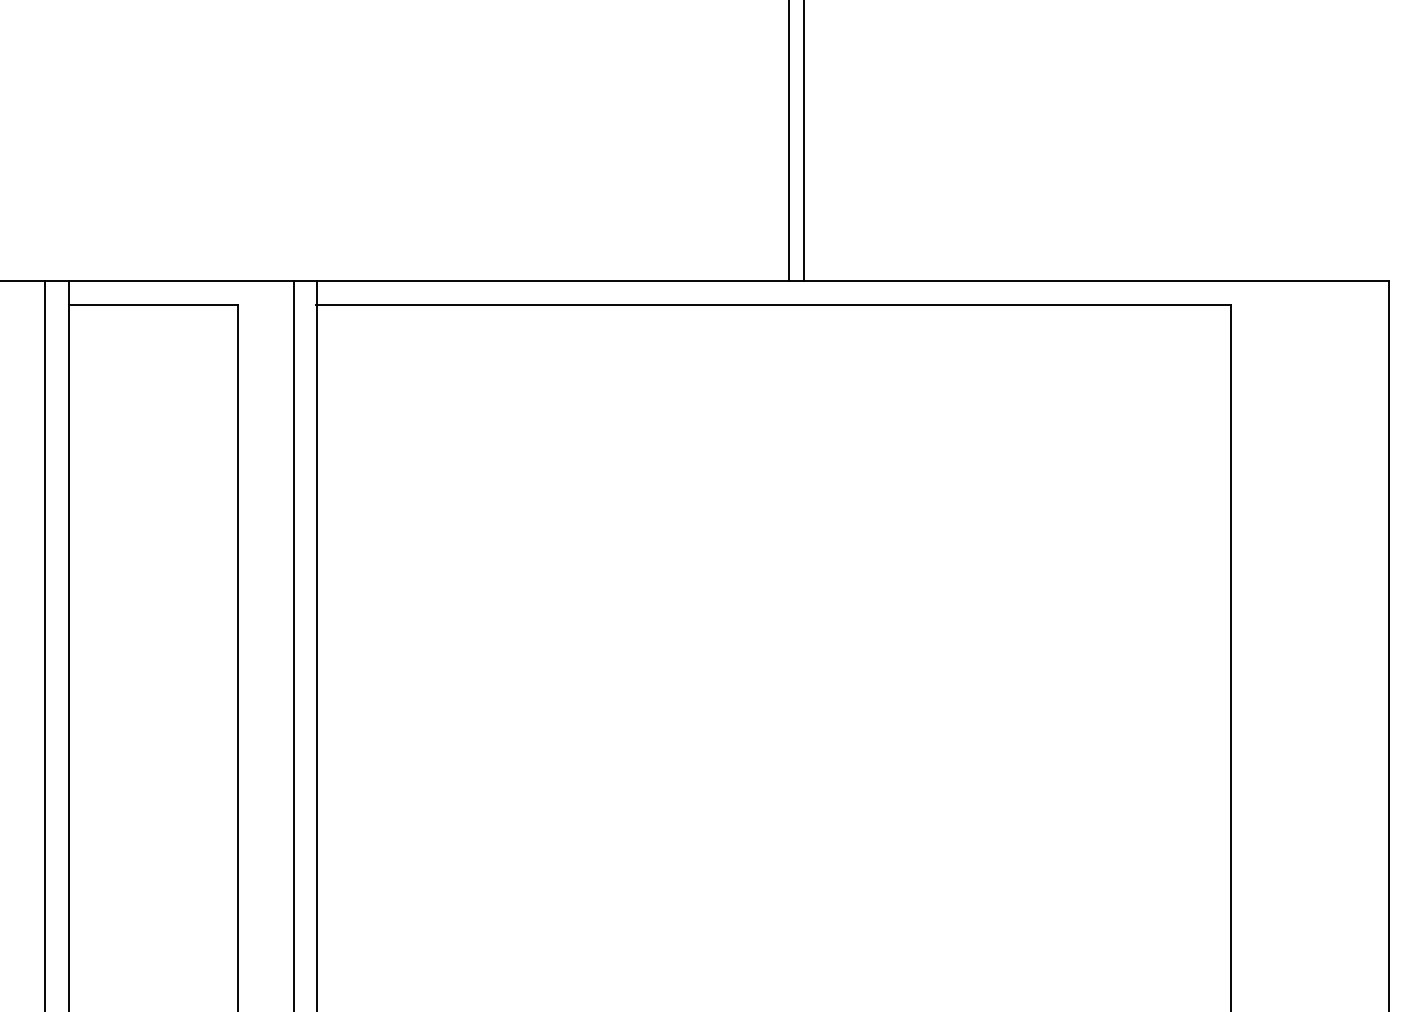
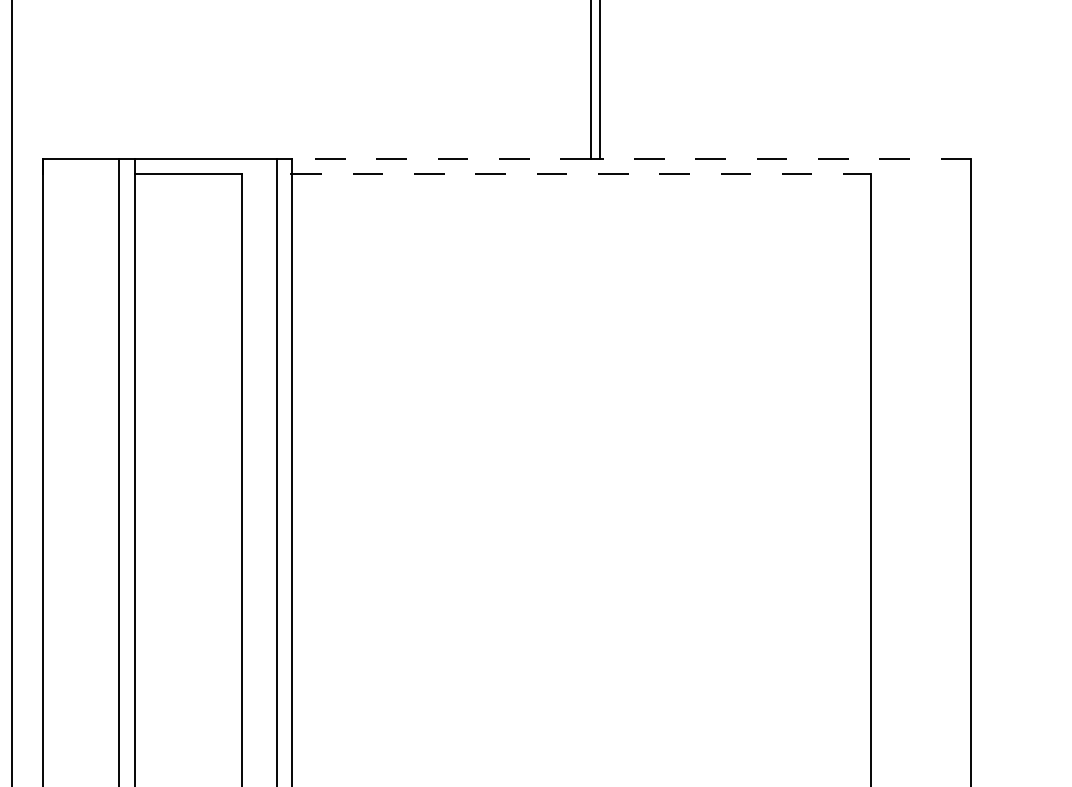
line: (553, 280) -> (441, 158), solid -> dashed
line: (1095, 280) -> (785, 158), solid -> dashed
line: (774, 304) -> (581, 173), solid -> dashed

